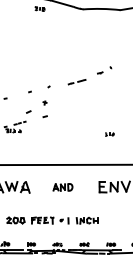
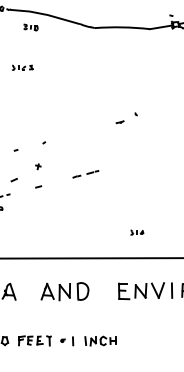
part: (34, 35) -> (22, 66), added
line: (77, 82) -> (86, 174), moved
part: (109, 134) -> (136, 232), moved
part: (62, 187) -> (64, 291), size x1.67

